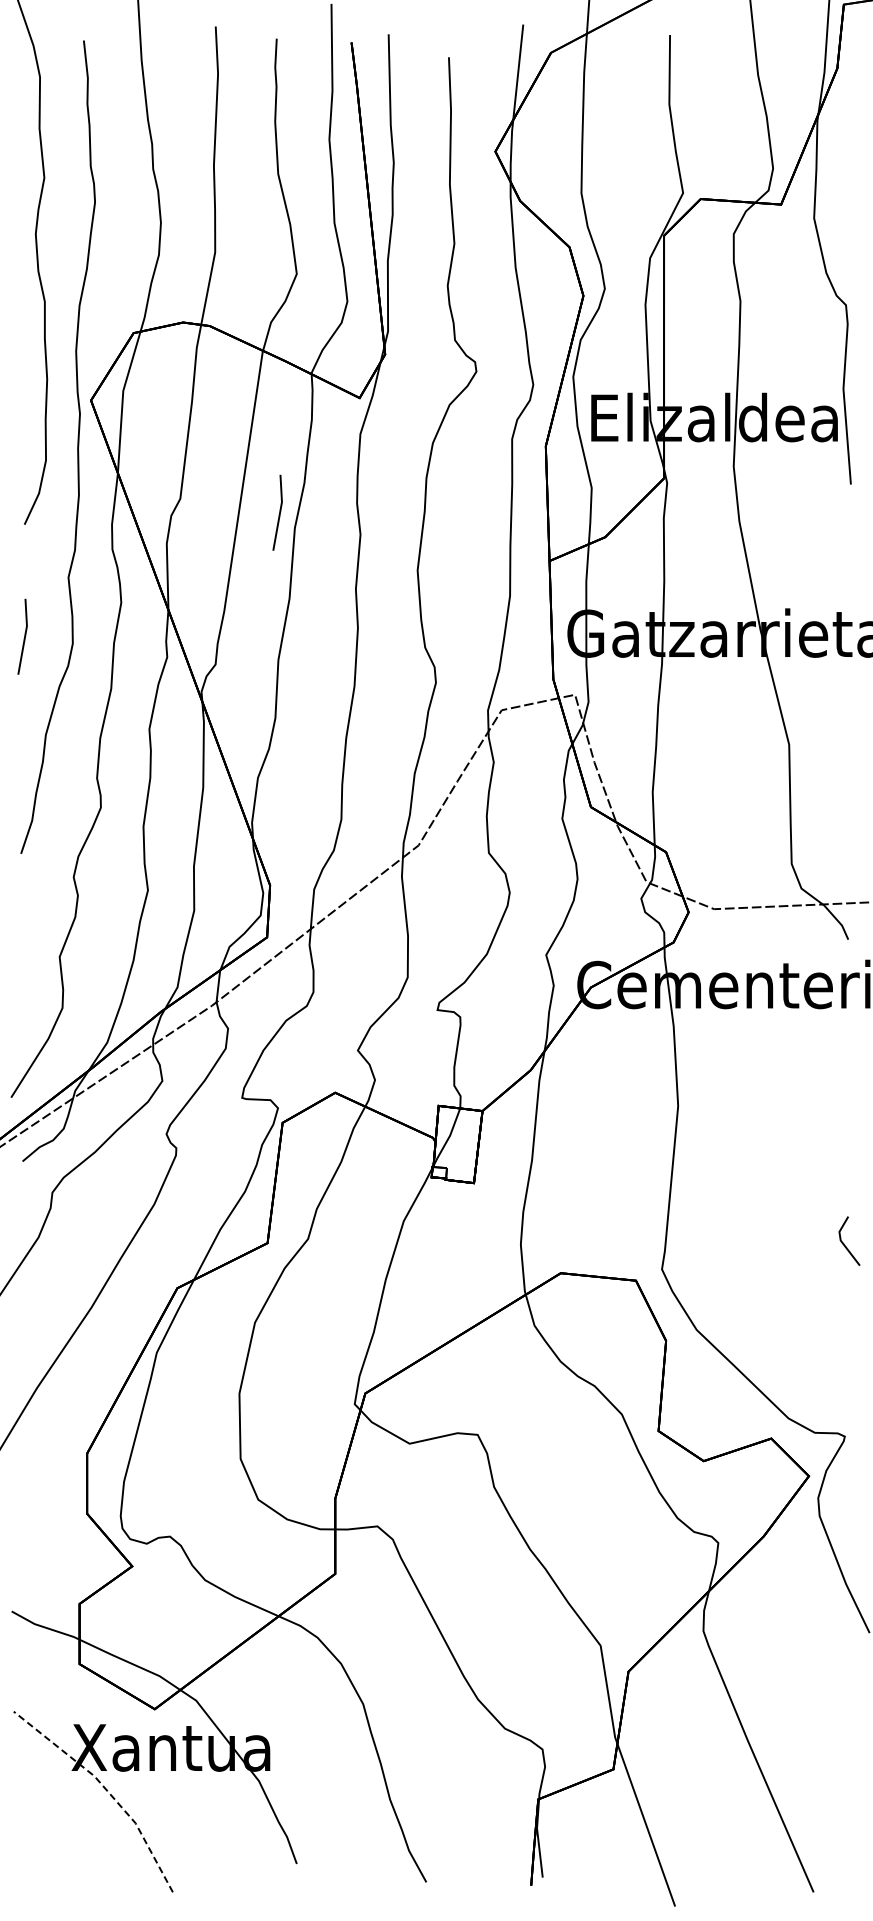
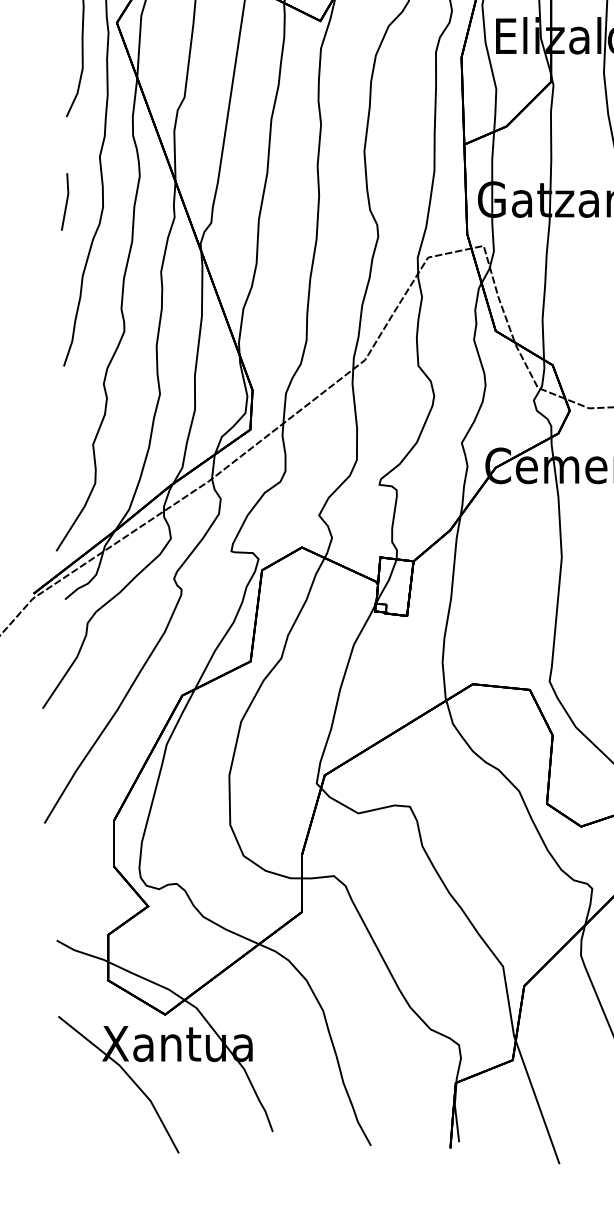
line: (279, 512) -> (259, 107), removed
line: (106, 1790) -> (128, 1076), dashed -> solid

